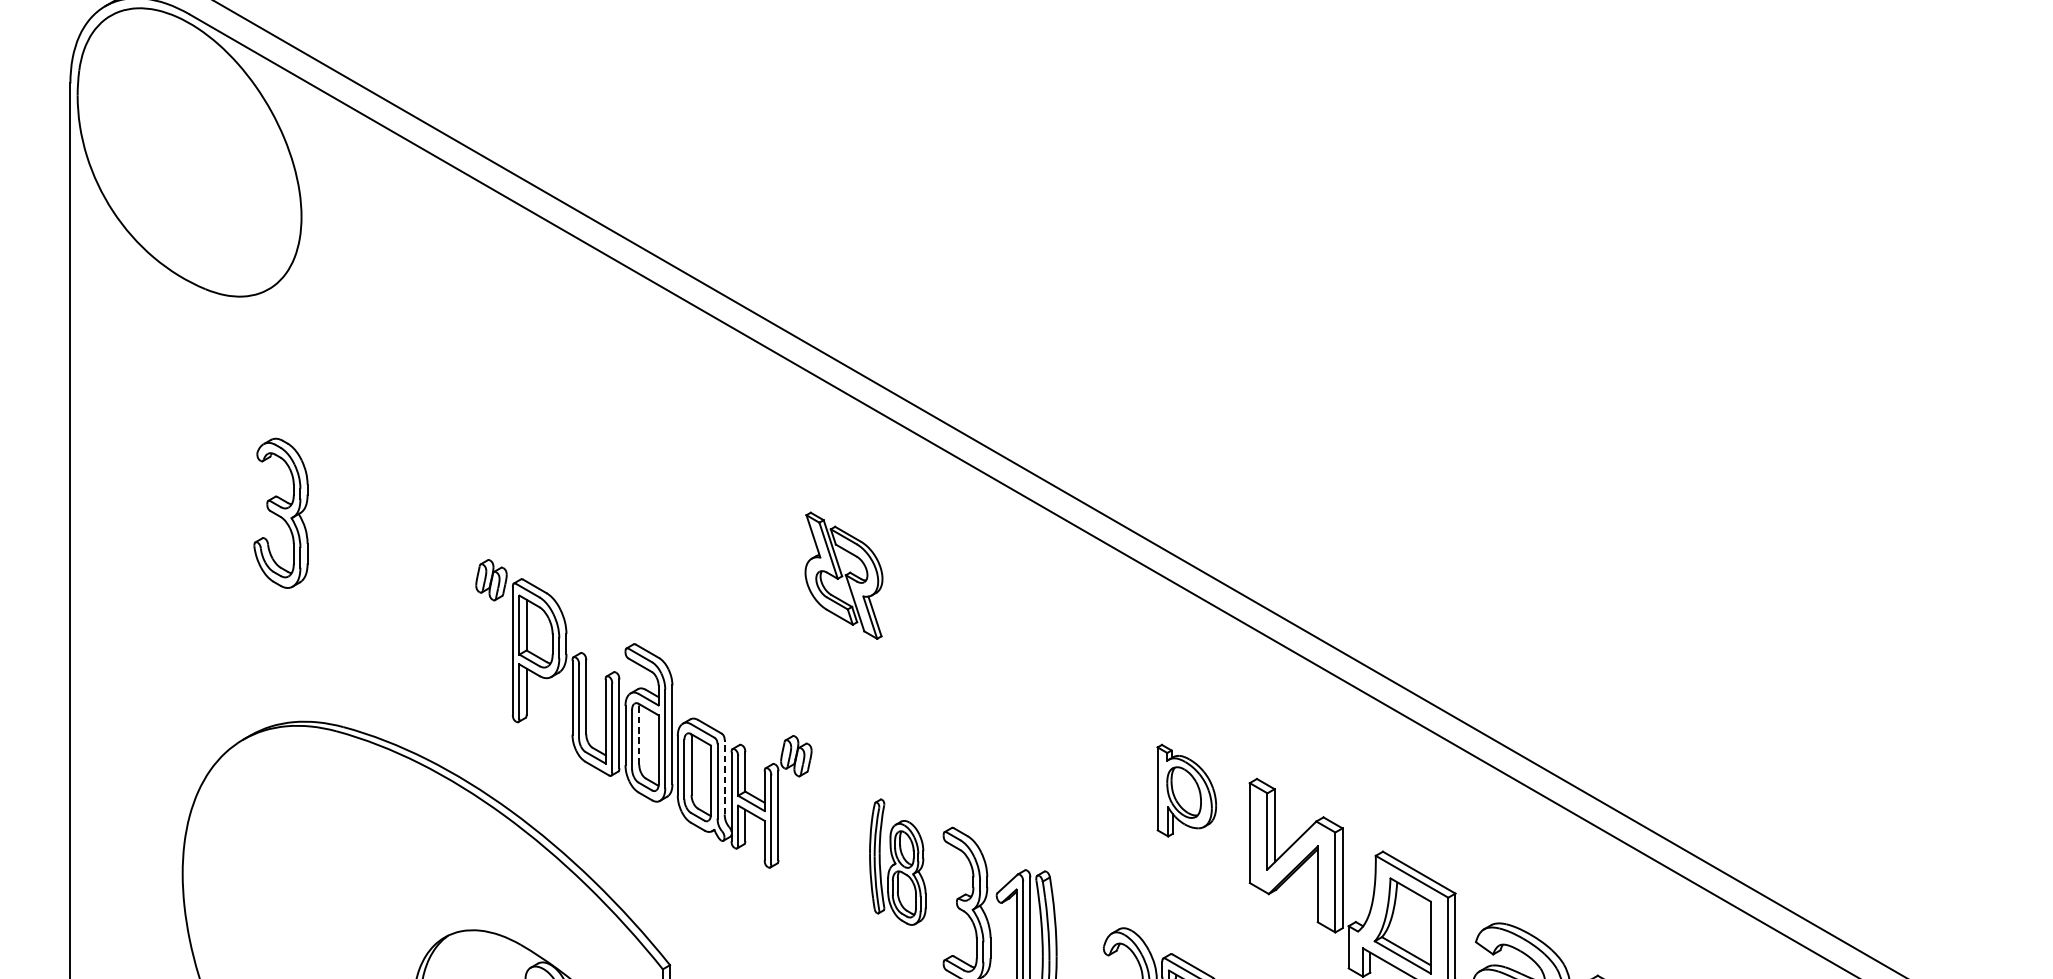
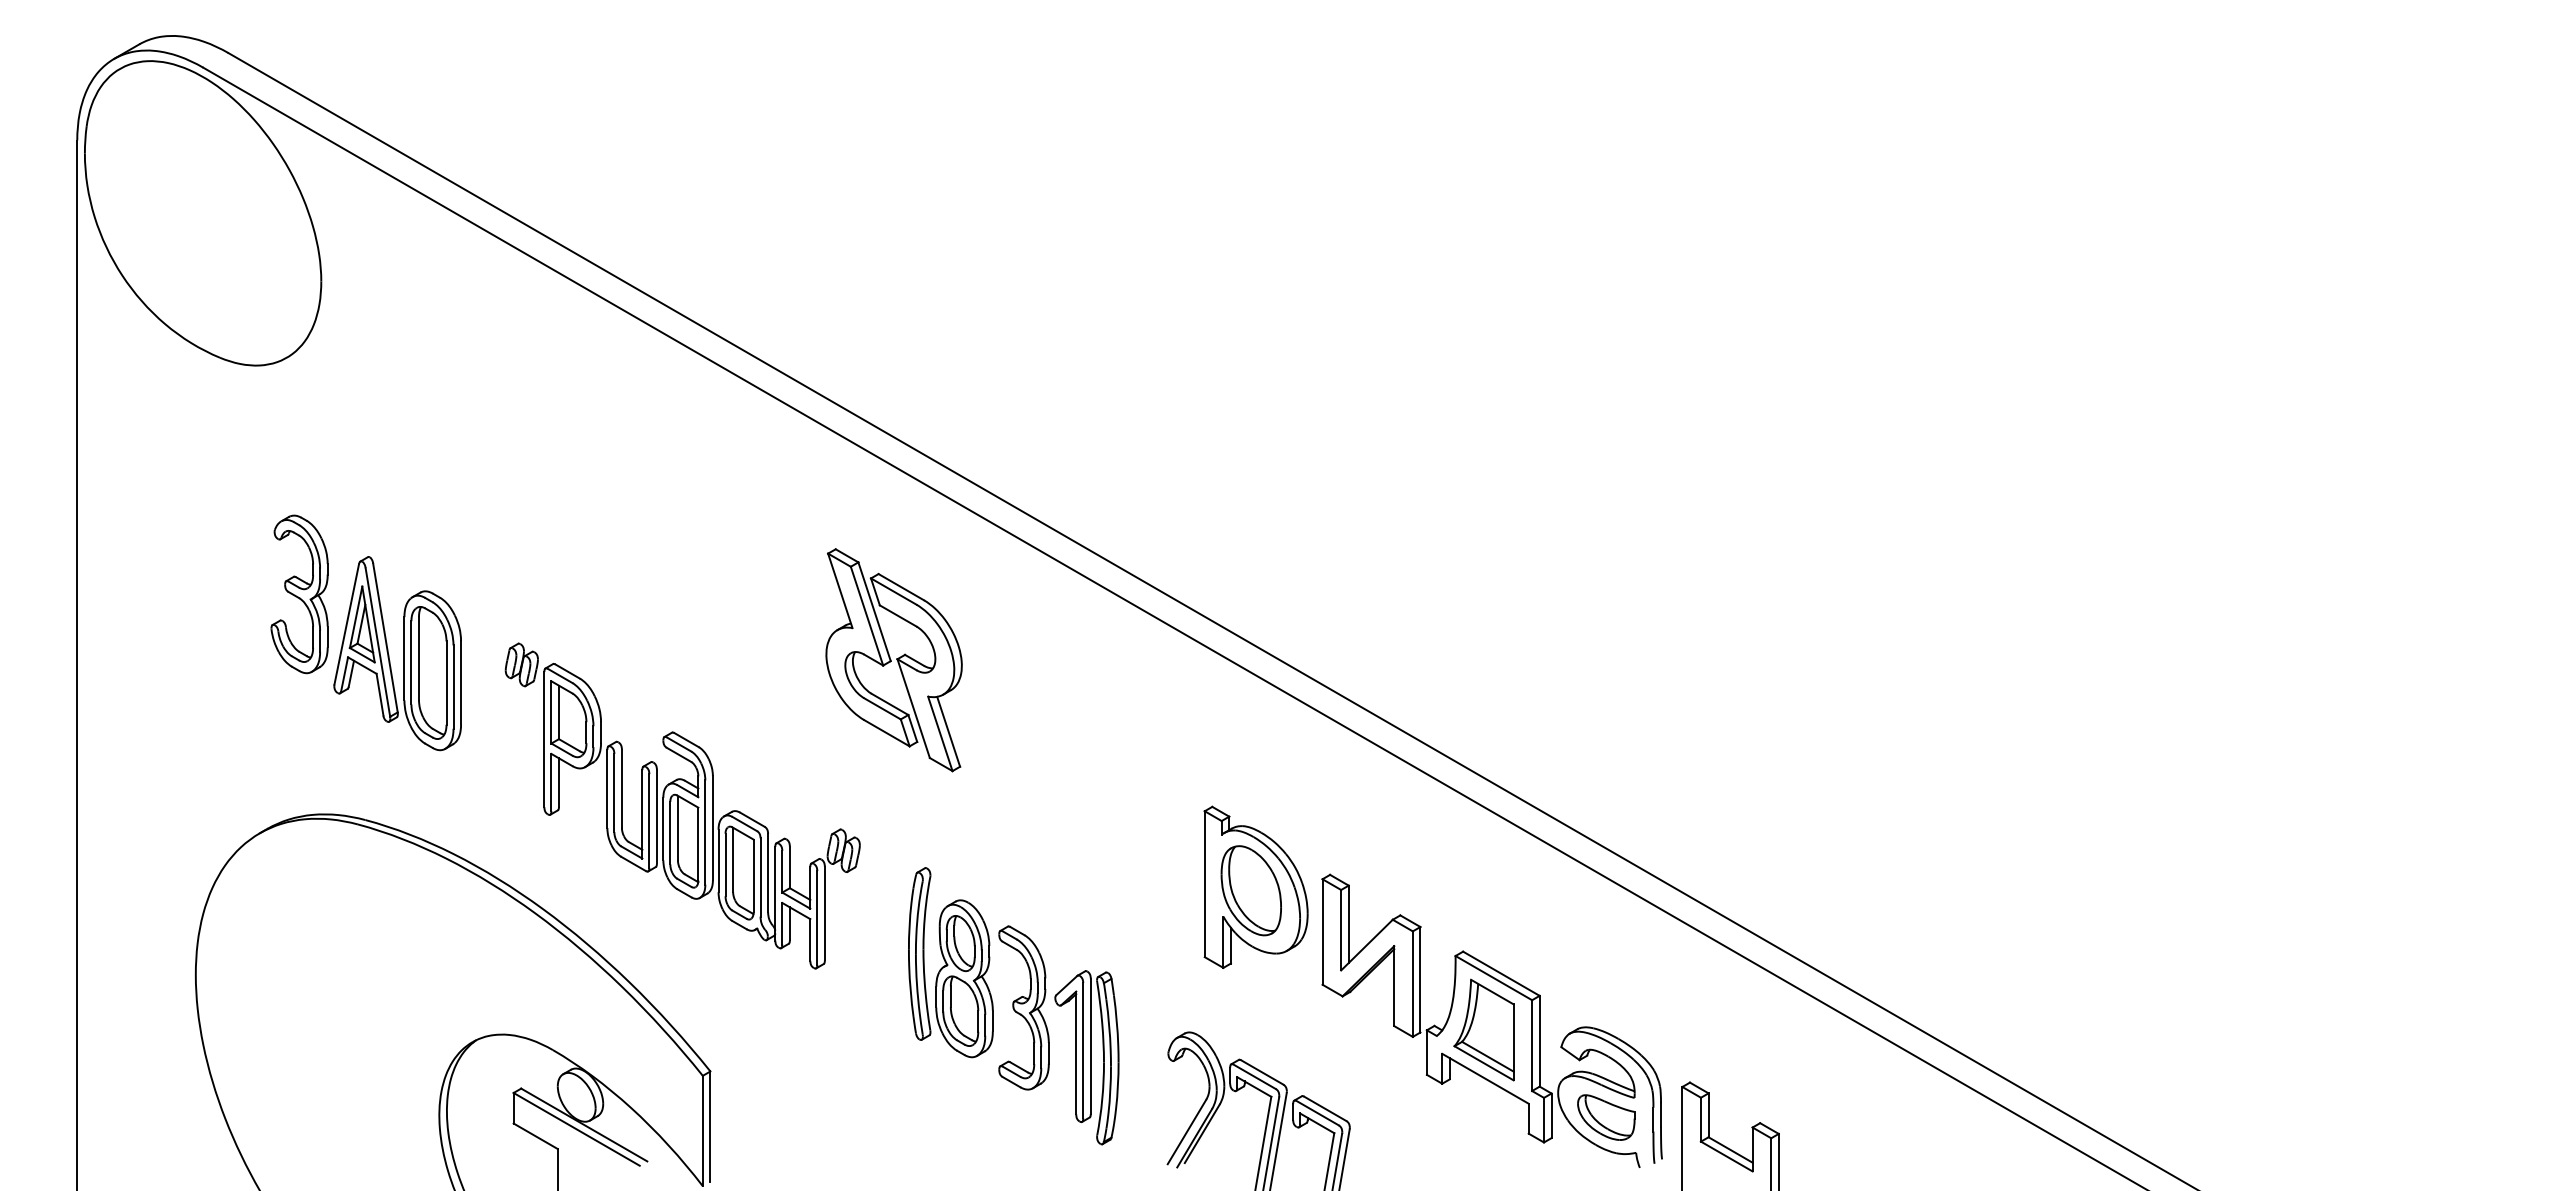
part: (373, 569) -> (397, 653), added
part: (843, 575) -> (893, 660), size x1.67
line: (638, 735) -> (677, 828), dashed -> solid
line: (725, 776) -> (768, 872), dashed -> solid
part: (1186, 790) -> (1255, 886), size x1.67
part: (897, 861) -> (950, 962), size x1.43

